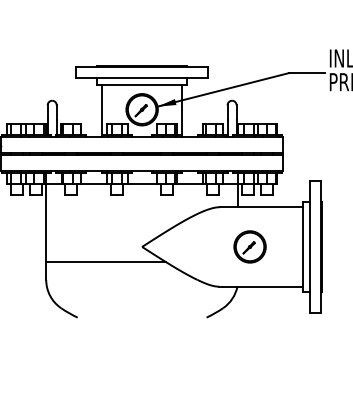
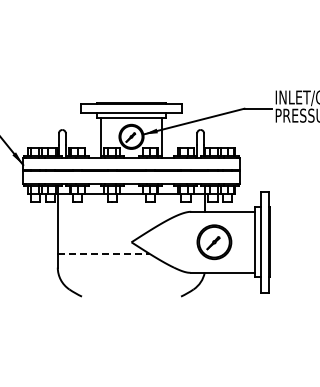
part: (250, 247) -> (214, 242), size x1.4
line: (105, 261) -> (103, 253), solid -> dashed

